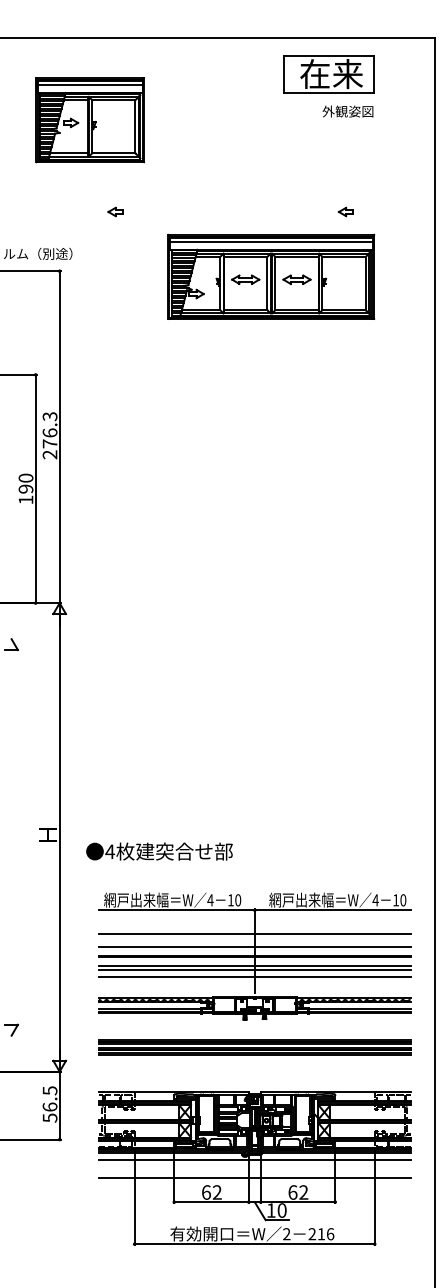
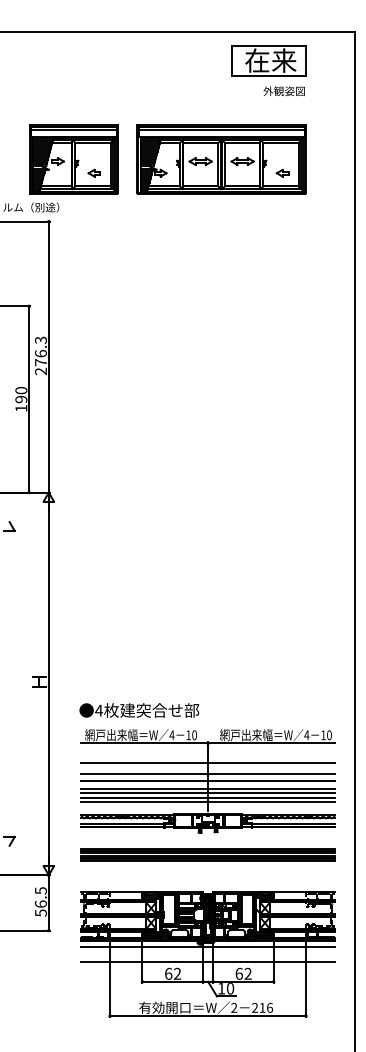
part: (89, 120) -> (73, 159), moved
part: (271, 277) -> (221, 159), moved
text: (159, 851) -> (139, 710), moved
line: (254, 982) -> (207, 802), added

